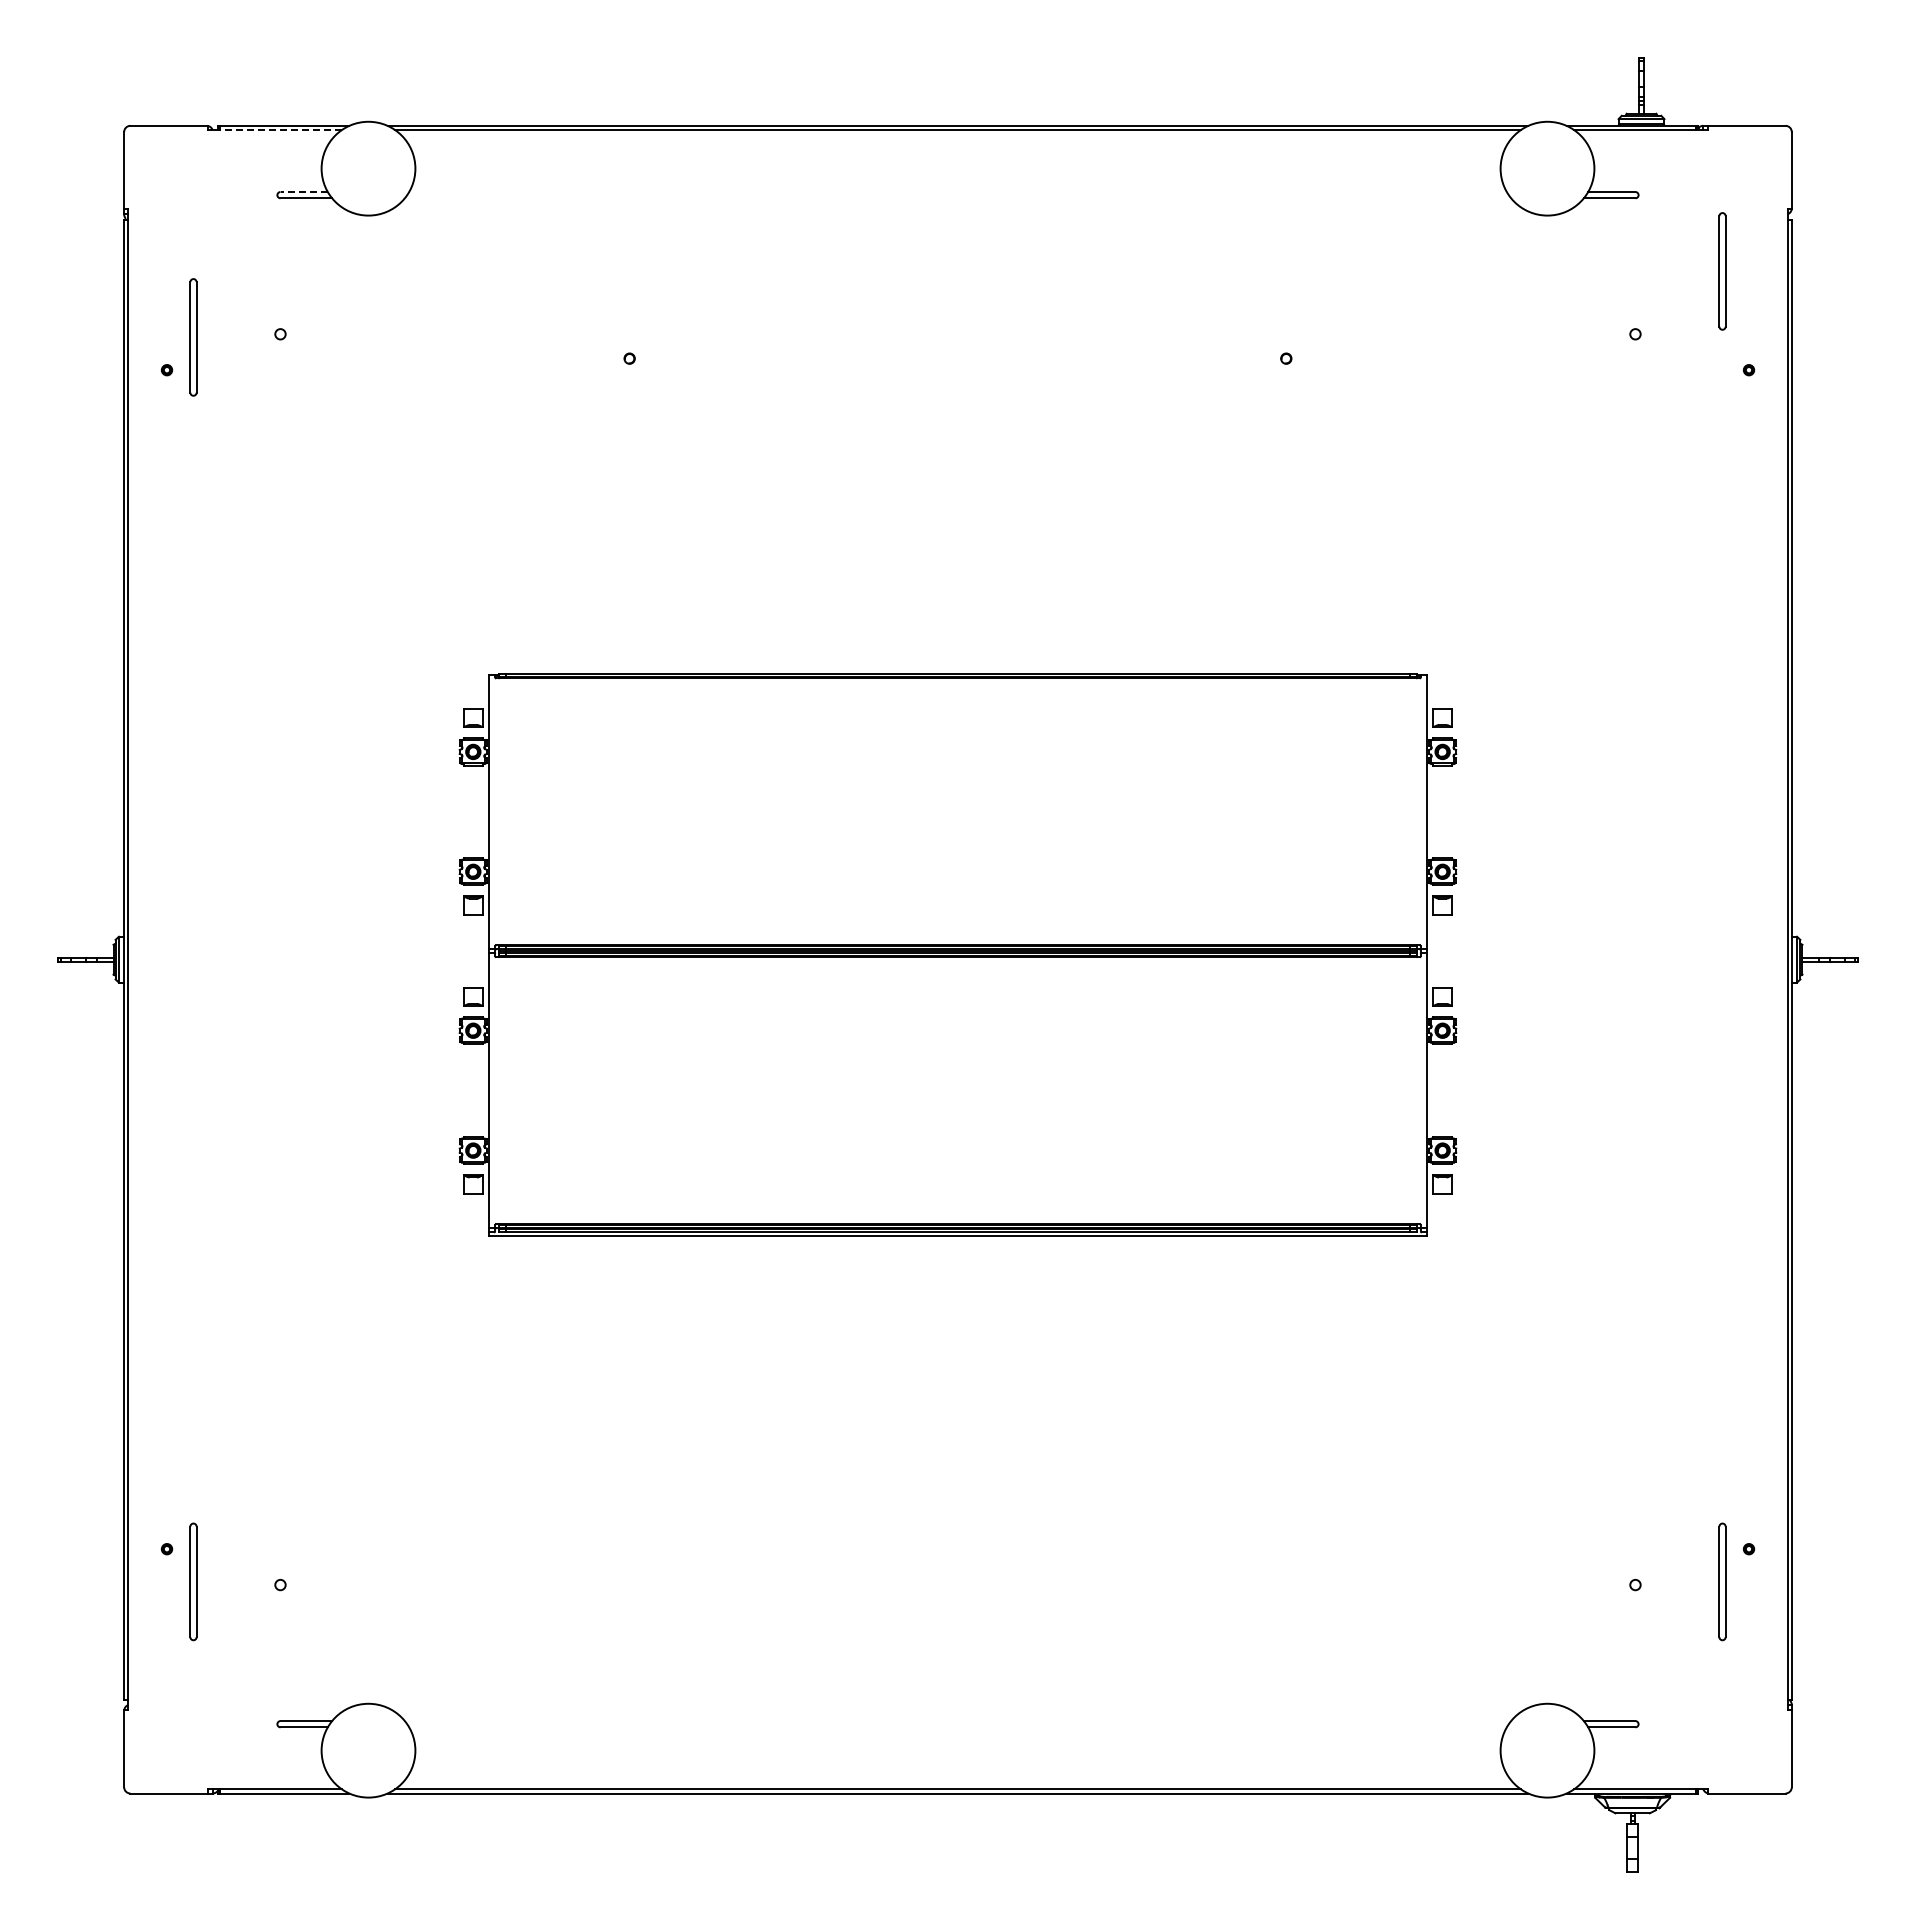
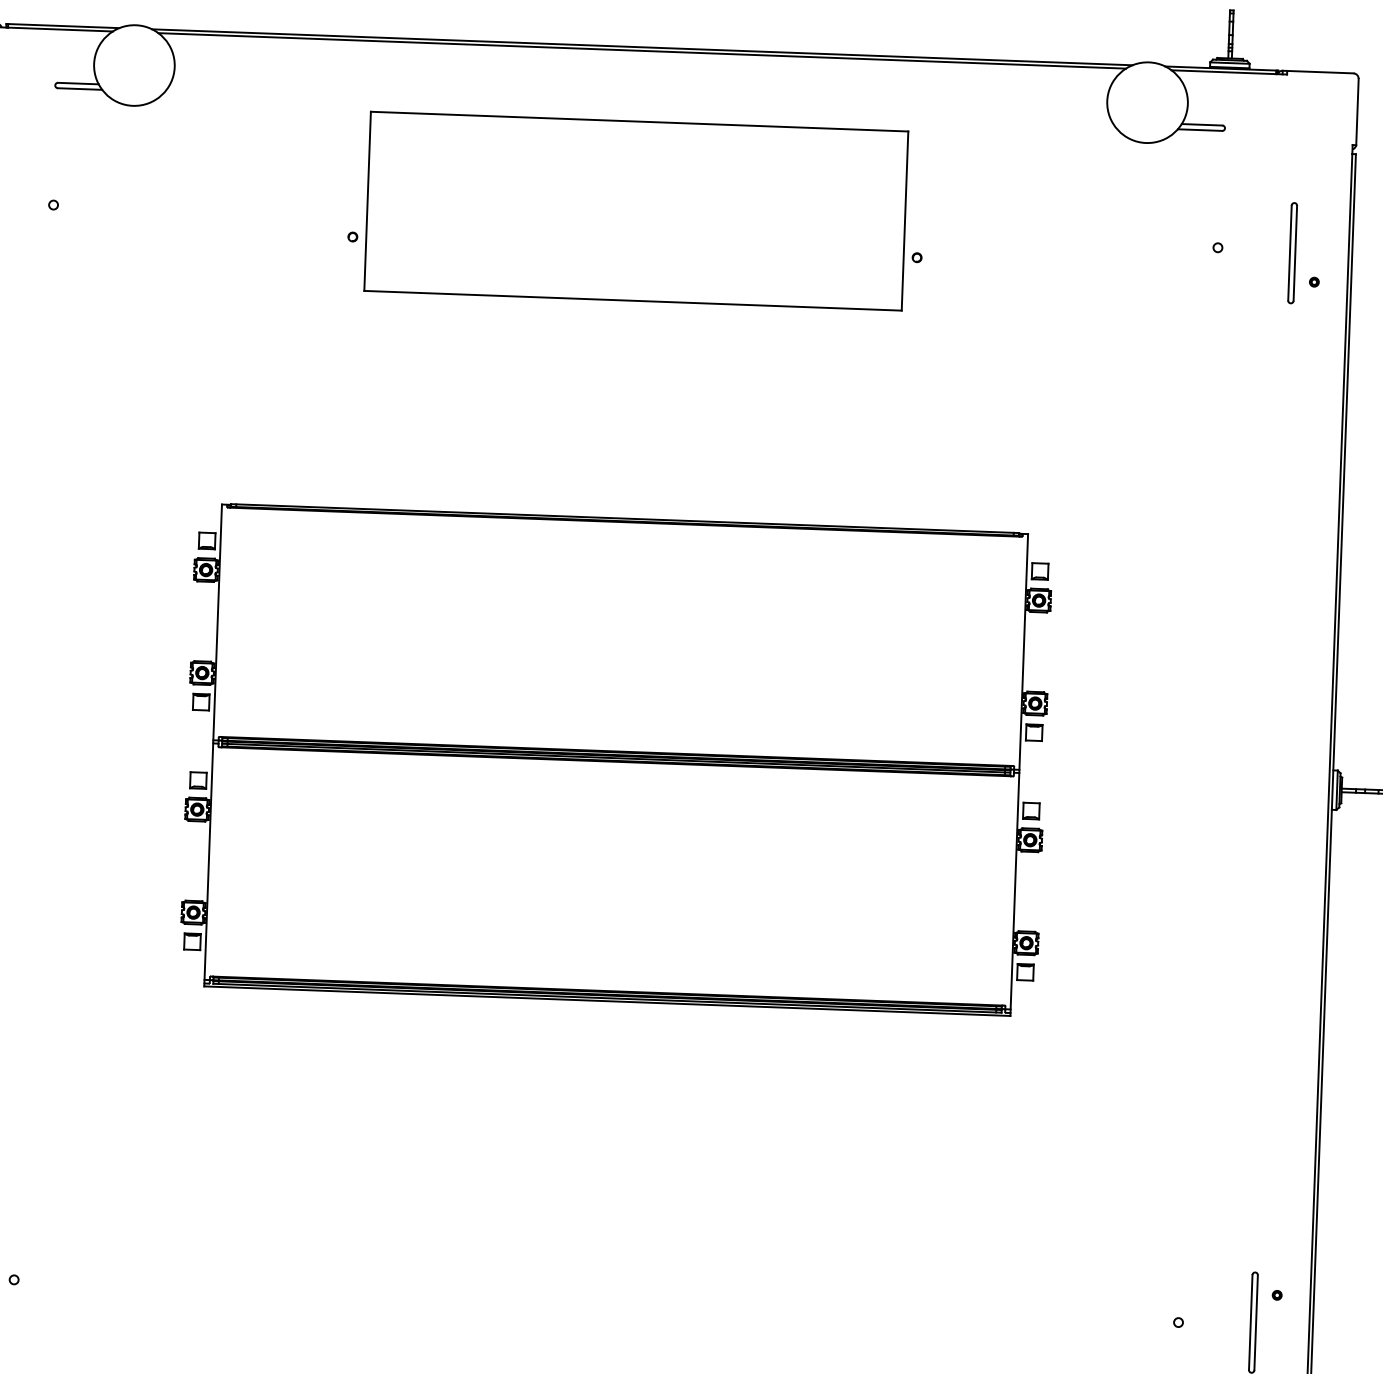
line: (281, 130) -> (60, 29), dashed -> solid
line: (304, 192) -> (78, 83), dashed -> solid
part: (1722, 271) -> (1292, 253), moved
part: (957, 316) -> (635, 211), added

